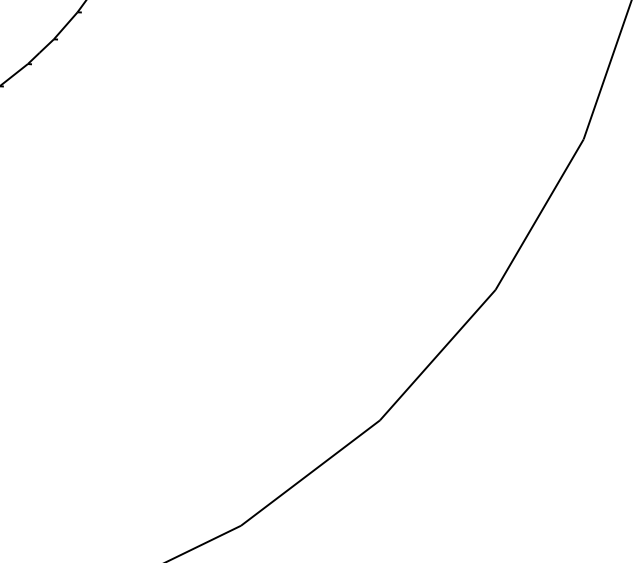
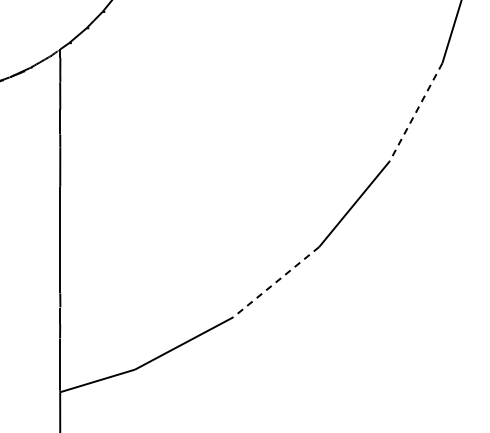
line: (540, 215) -> (416, 112), solid -> dashed
line: (310, 473) -> (276, 282), solid -> dashed

